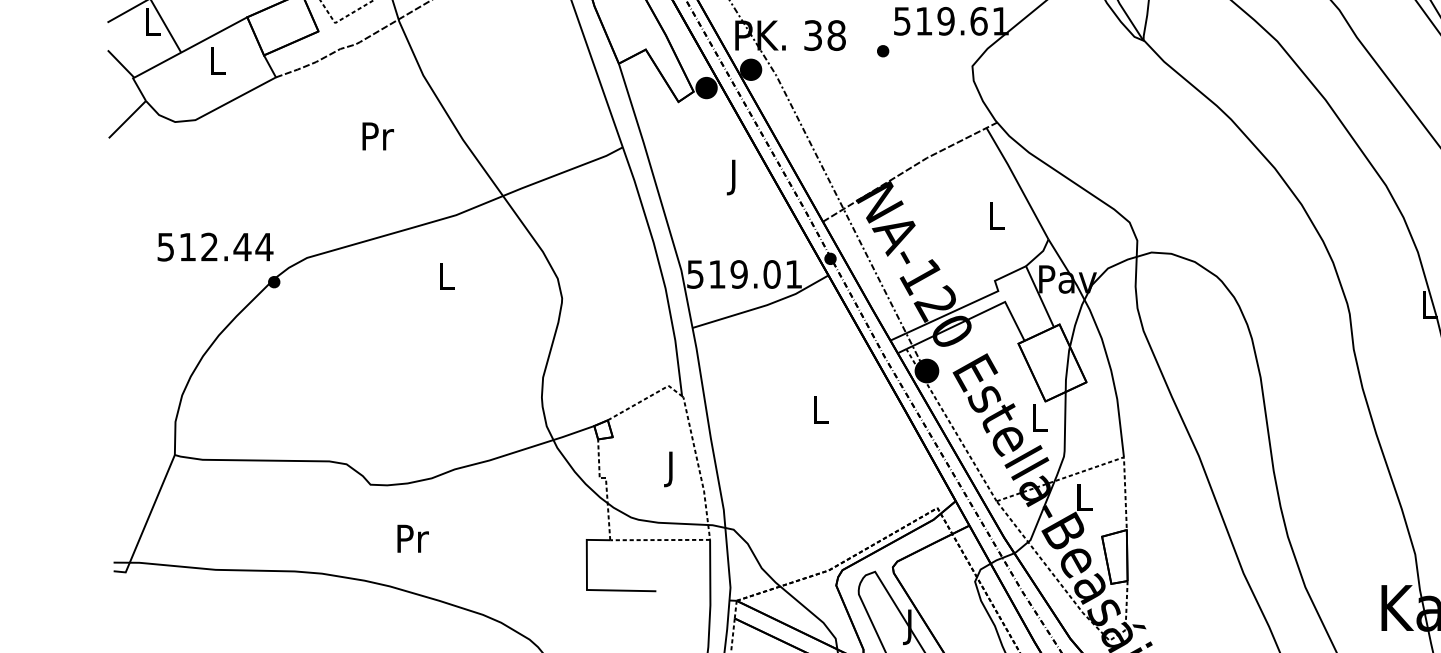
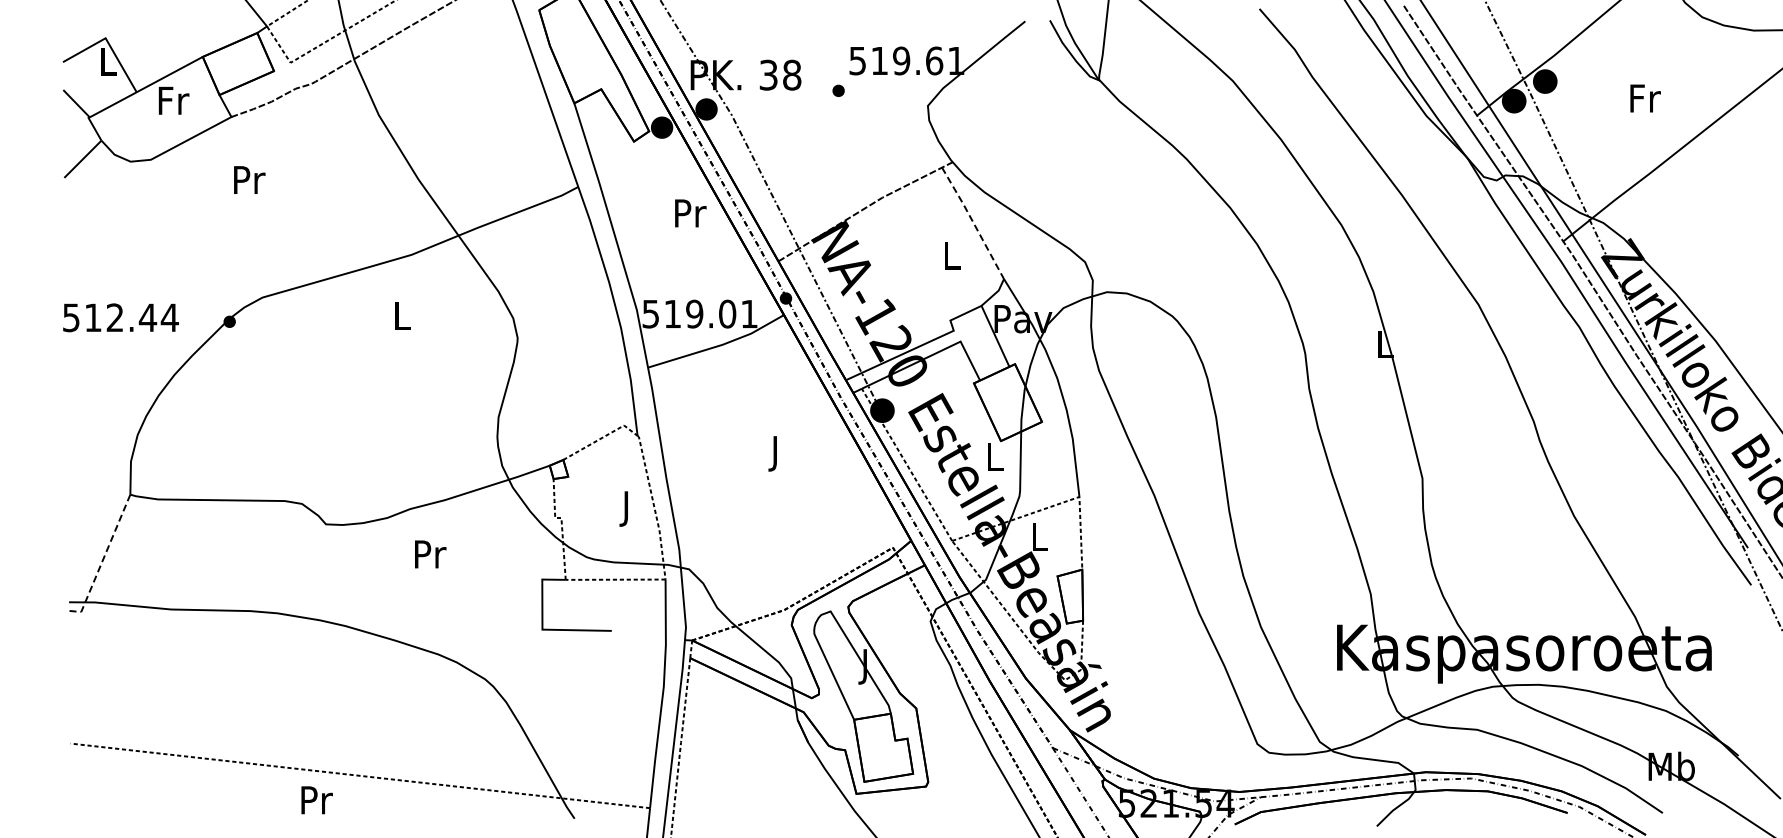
text: (218, 60) -> (173, 100), L -> Fr
text: (378, 135) -> (249, 179), moved
text: (735, 176) -> (690, 216), J -> Pr
line: (1018, 182) -> (973, 222), solid -> dashed
text: (215, 246) -> (120, 317), moved
text: (821, 413) -> (776, 453), L -> J
line: (148, 519) -> (103, 559), solid -> dashed
text: (413, 538) -> (430, 554), moved

